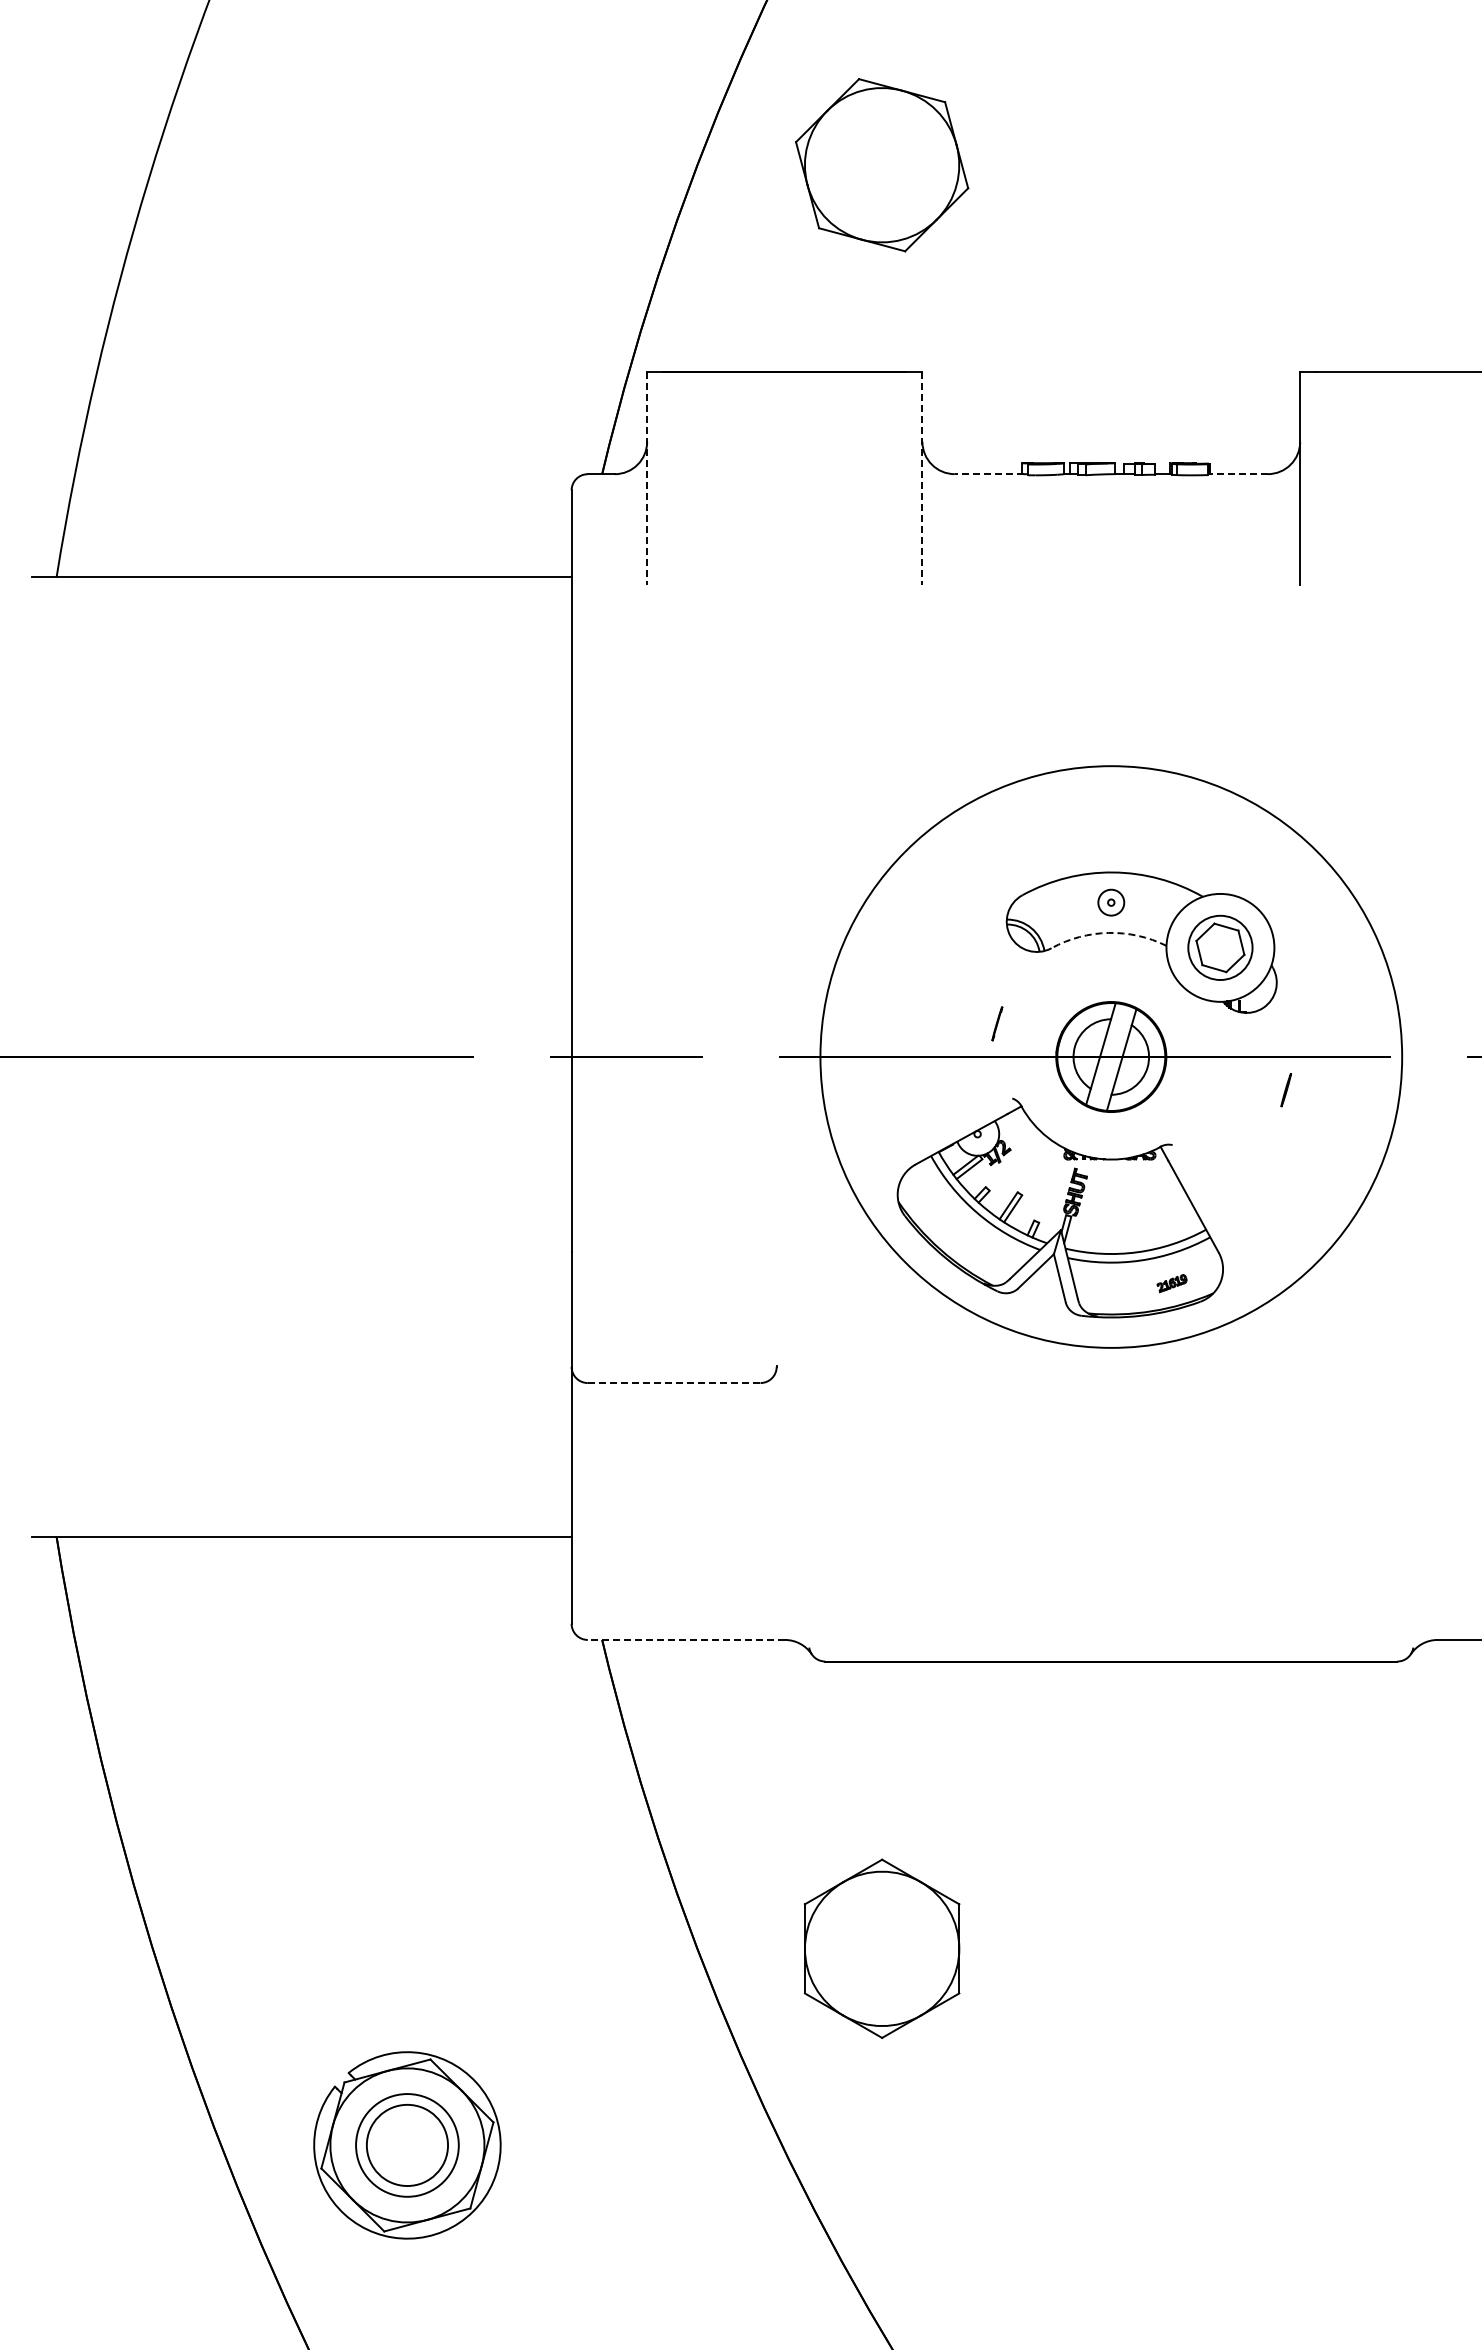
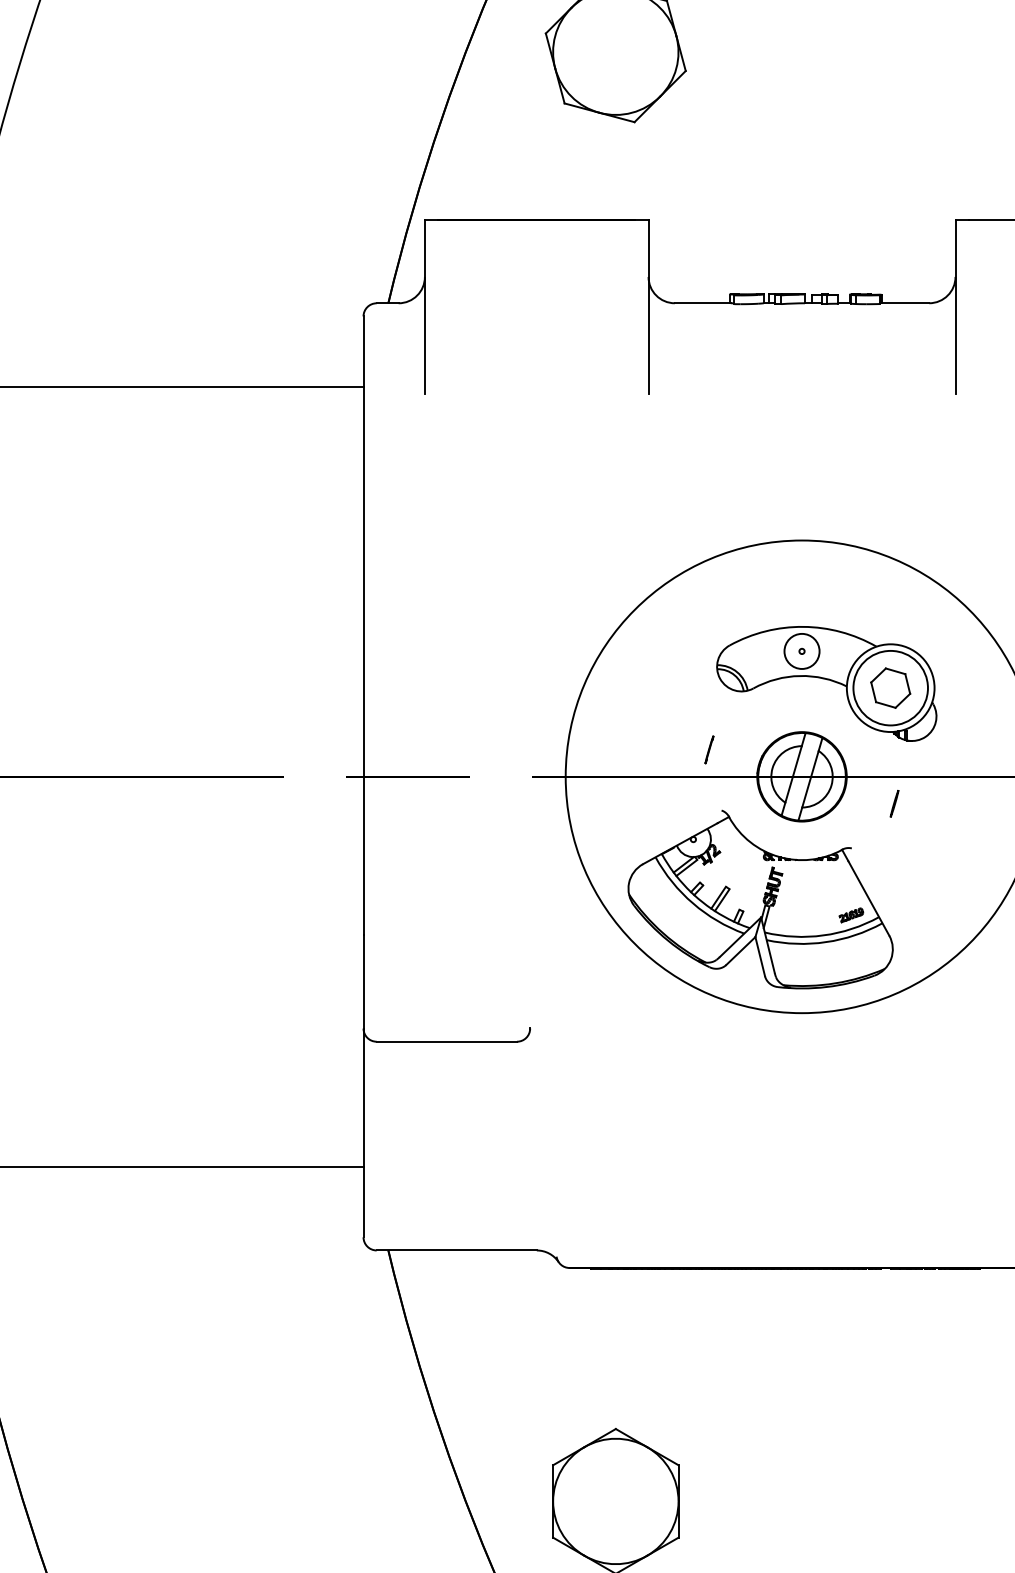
line: (988, 474) -> (702, 303), dashed -> solid
line: (1237, 474) -> (904, 303), dashed -> solid
line: (647, 478) -> (425, 306), dashed -> solid
line: (922, 478) -> (648, 306), dashed -> solid
circle: (1110, 902) -> (801, 651), size x1.67
arc: (1108, 932) -> (799, 675), dashed -> solid
circle: (1220, 947) -> (890, 687), size x1.43
line: (1285, 1090) -> (894, 804), moved
part: (1171, 1283) -> (850, 915), moved
line: (674, 1383) -> (447, 1042), dashed -> solid
line: (686, 1639) -> (456, 1250), dashed -> solid

